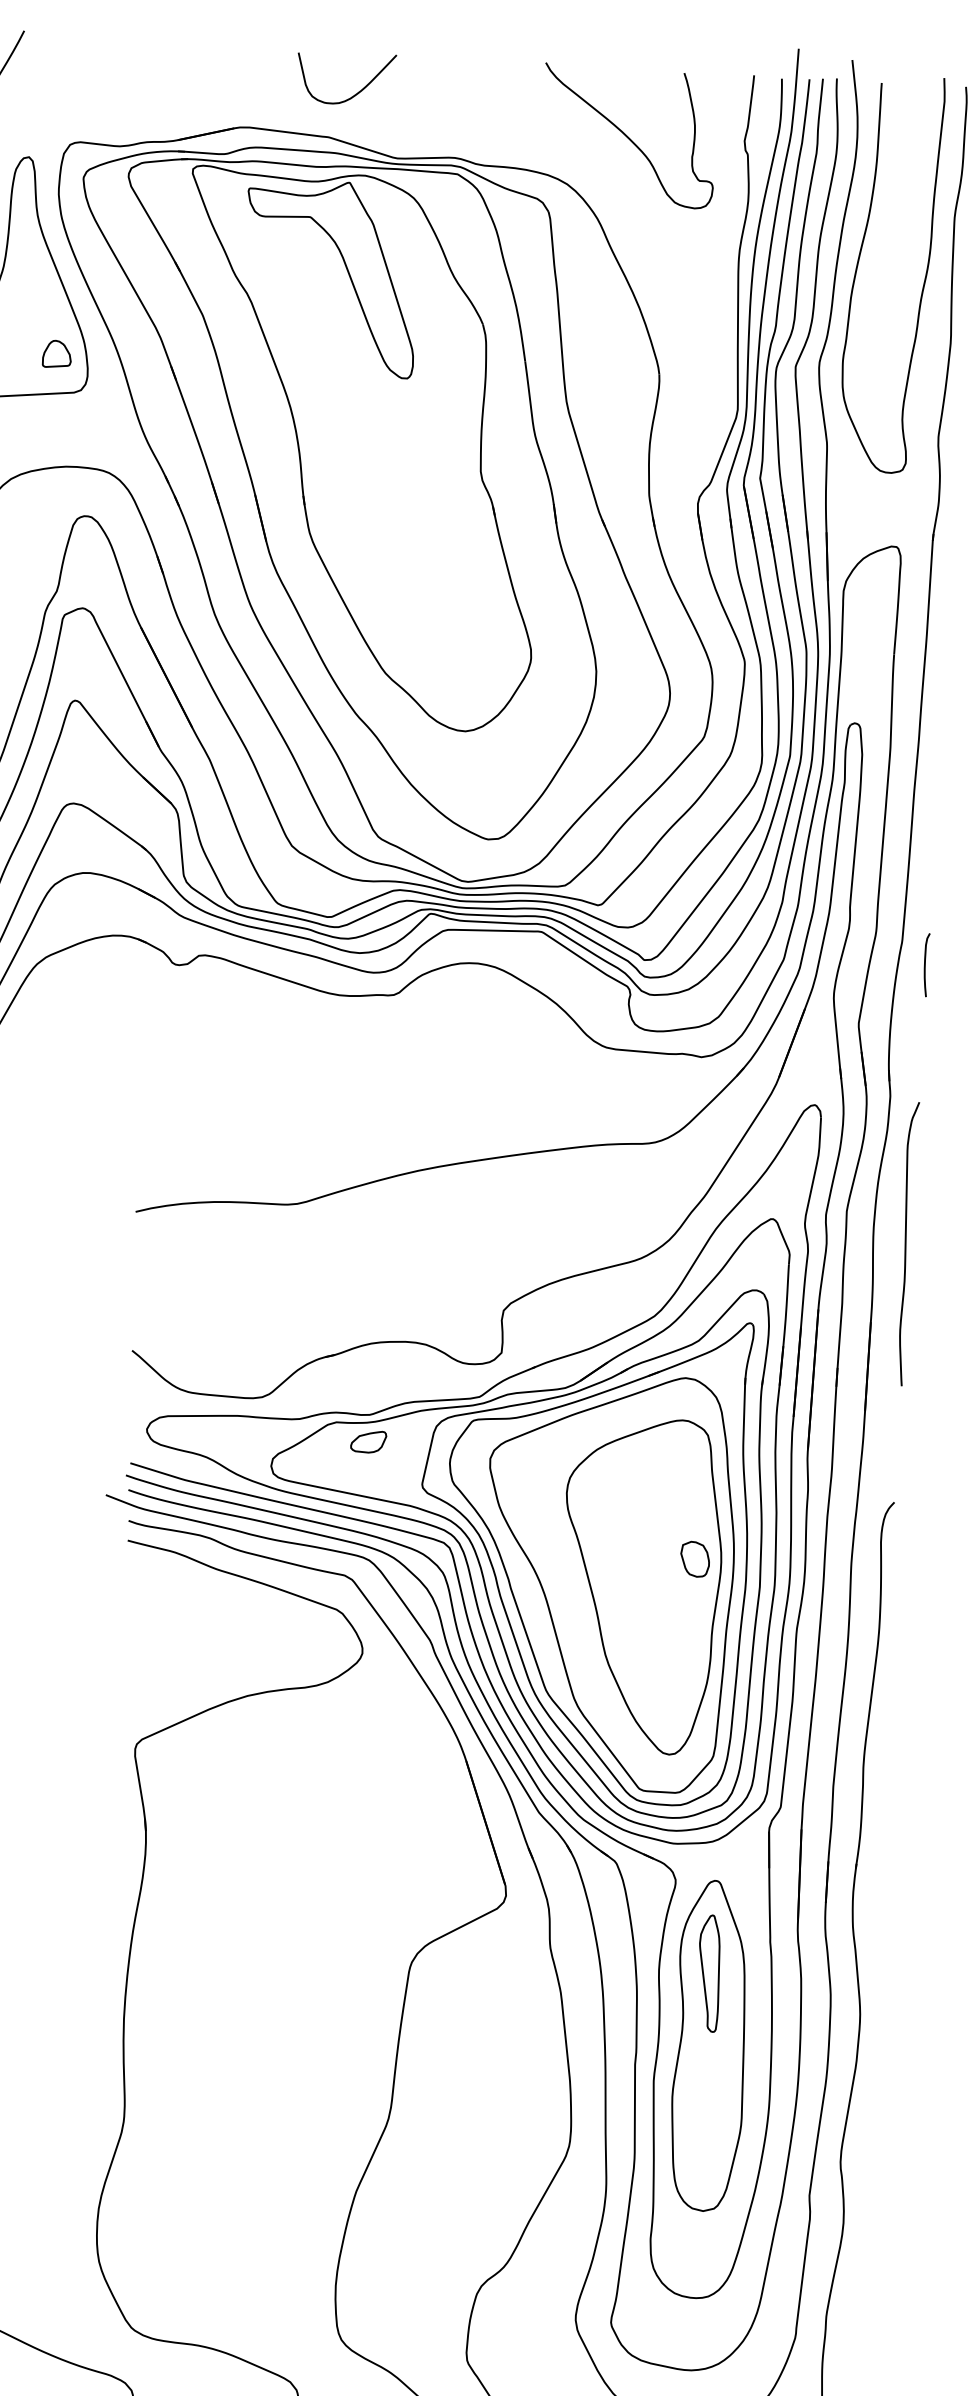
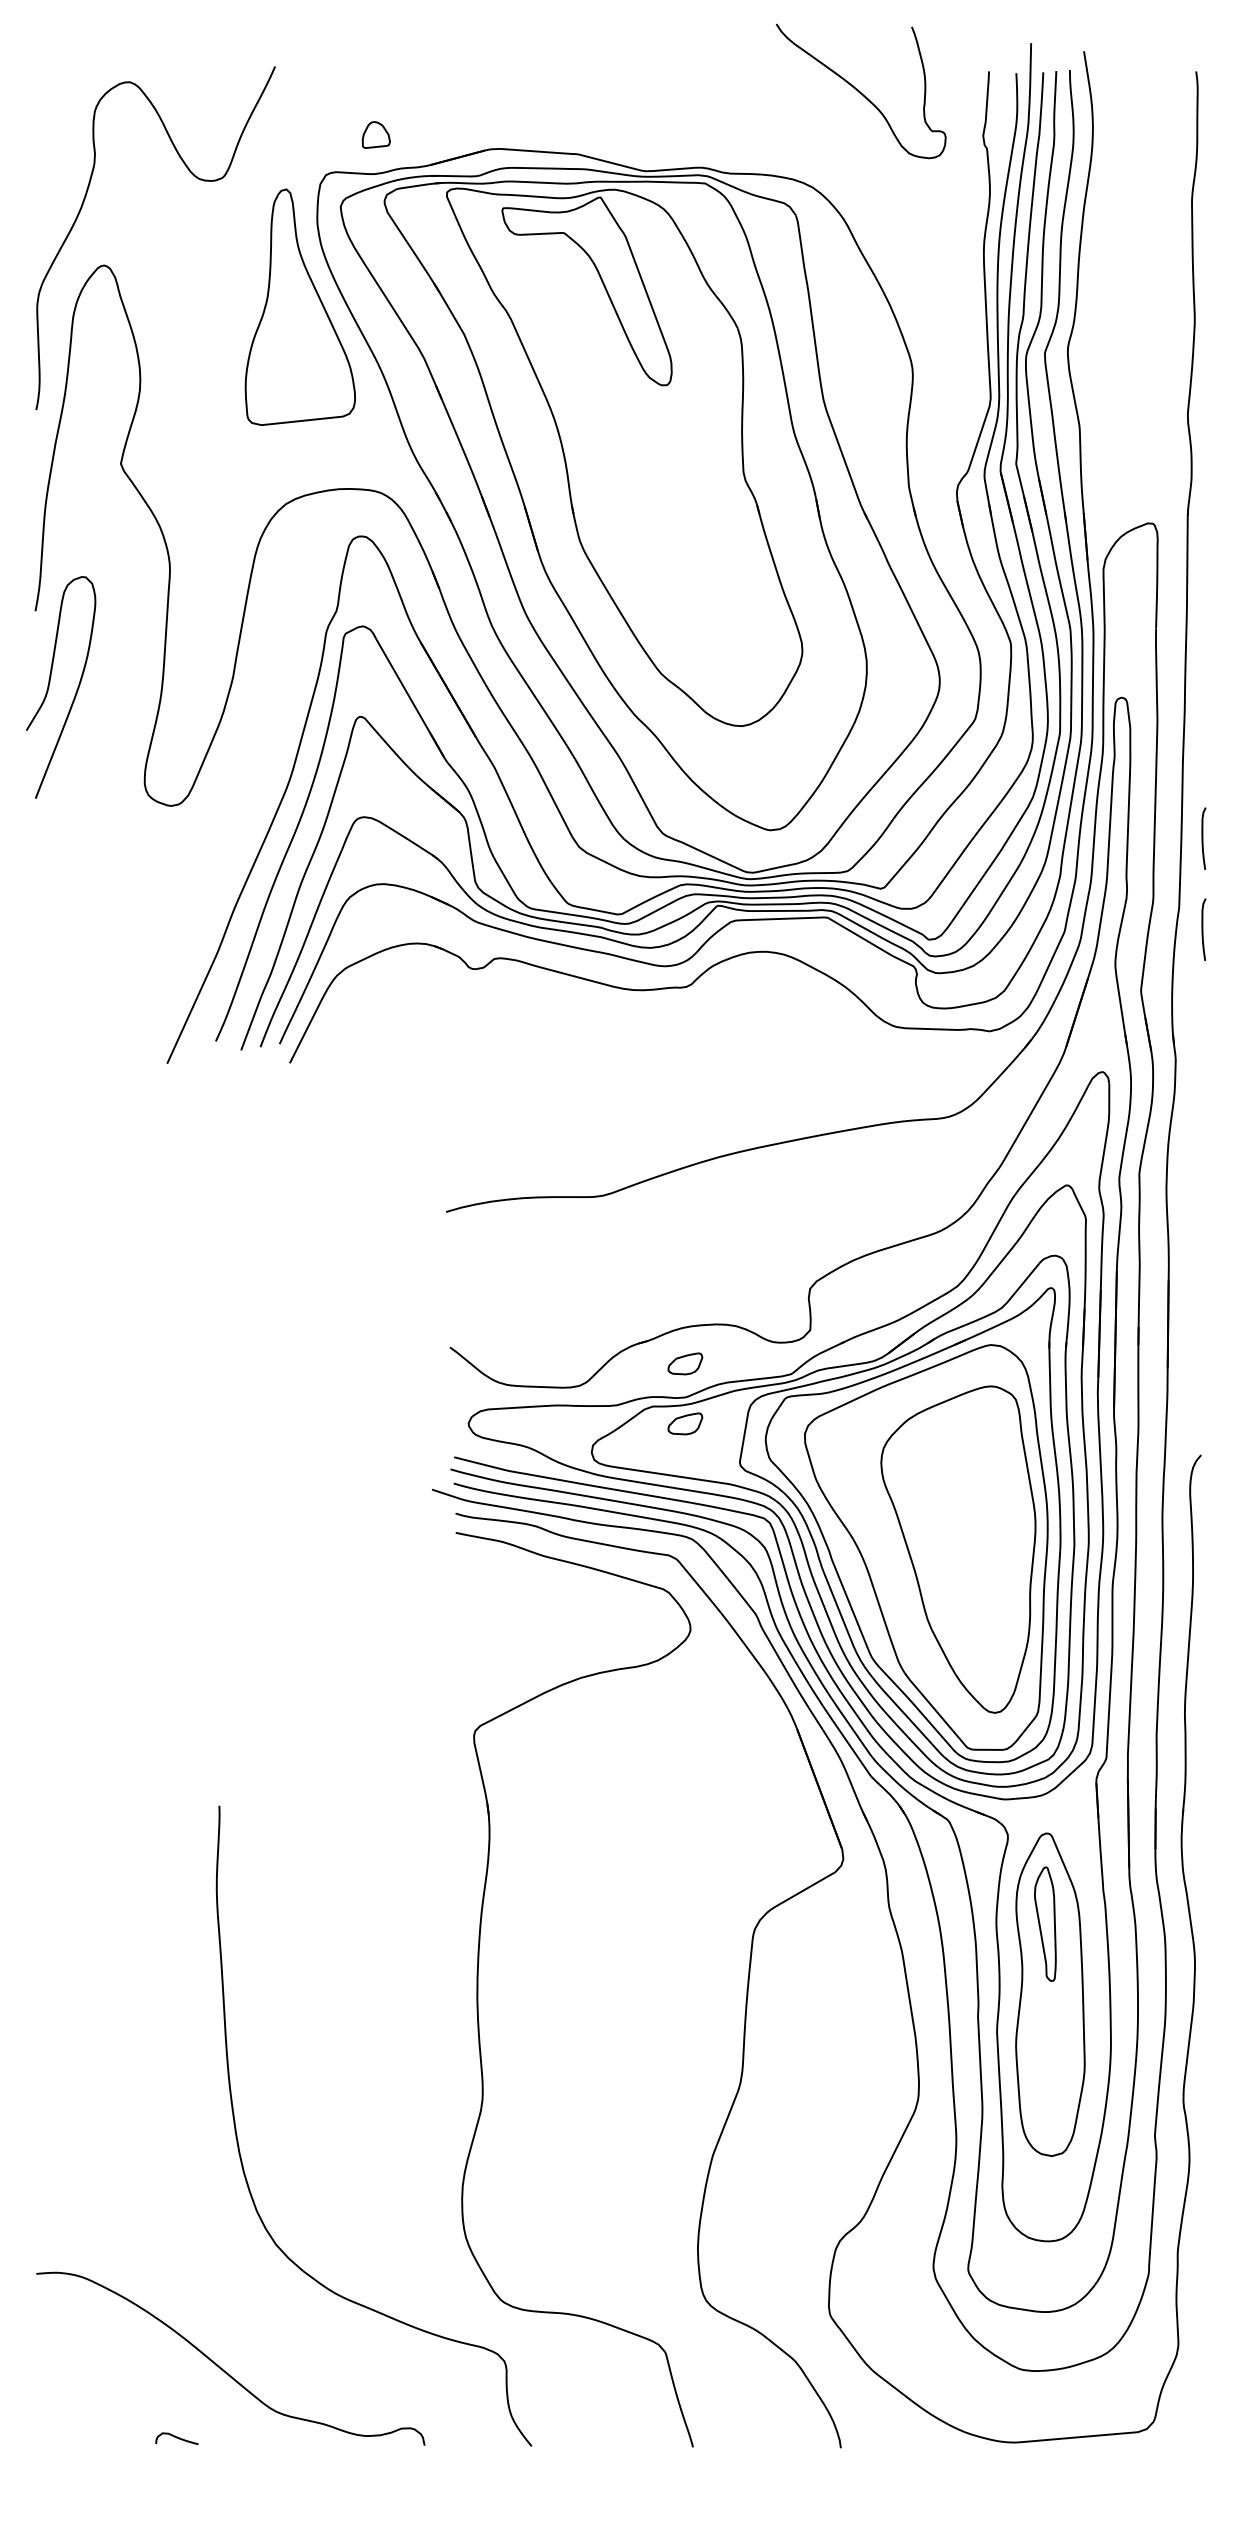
curve: (357, 91) -> (603, 108), removed
curve: (628, 136) -> (860, 91), moved
curve: (858, 268) -> (1100, 254), removed
part: (56, 353) -> (375, 134), moved
curve: (931, 871) -> (1203, 838), added
curve: (906, 1243) -> (1199, 1202), removed
part: (372, 1380) -> (685, 1363), added
part: (694, 1558) -> (1009, 1520), removed

